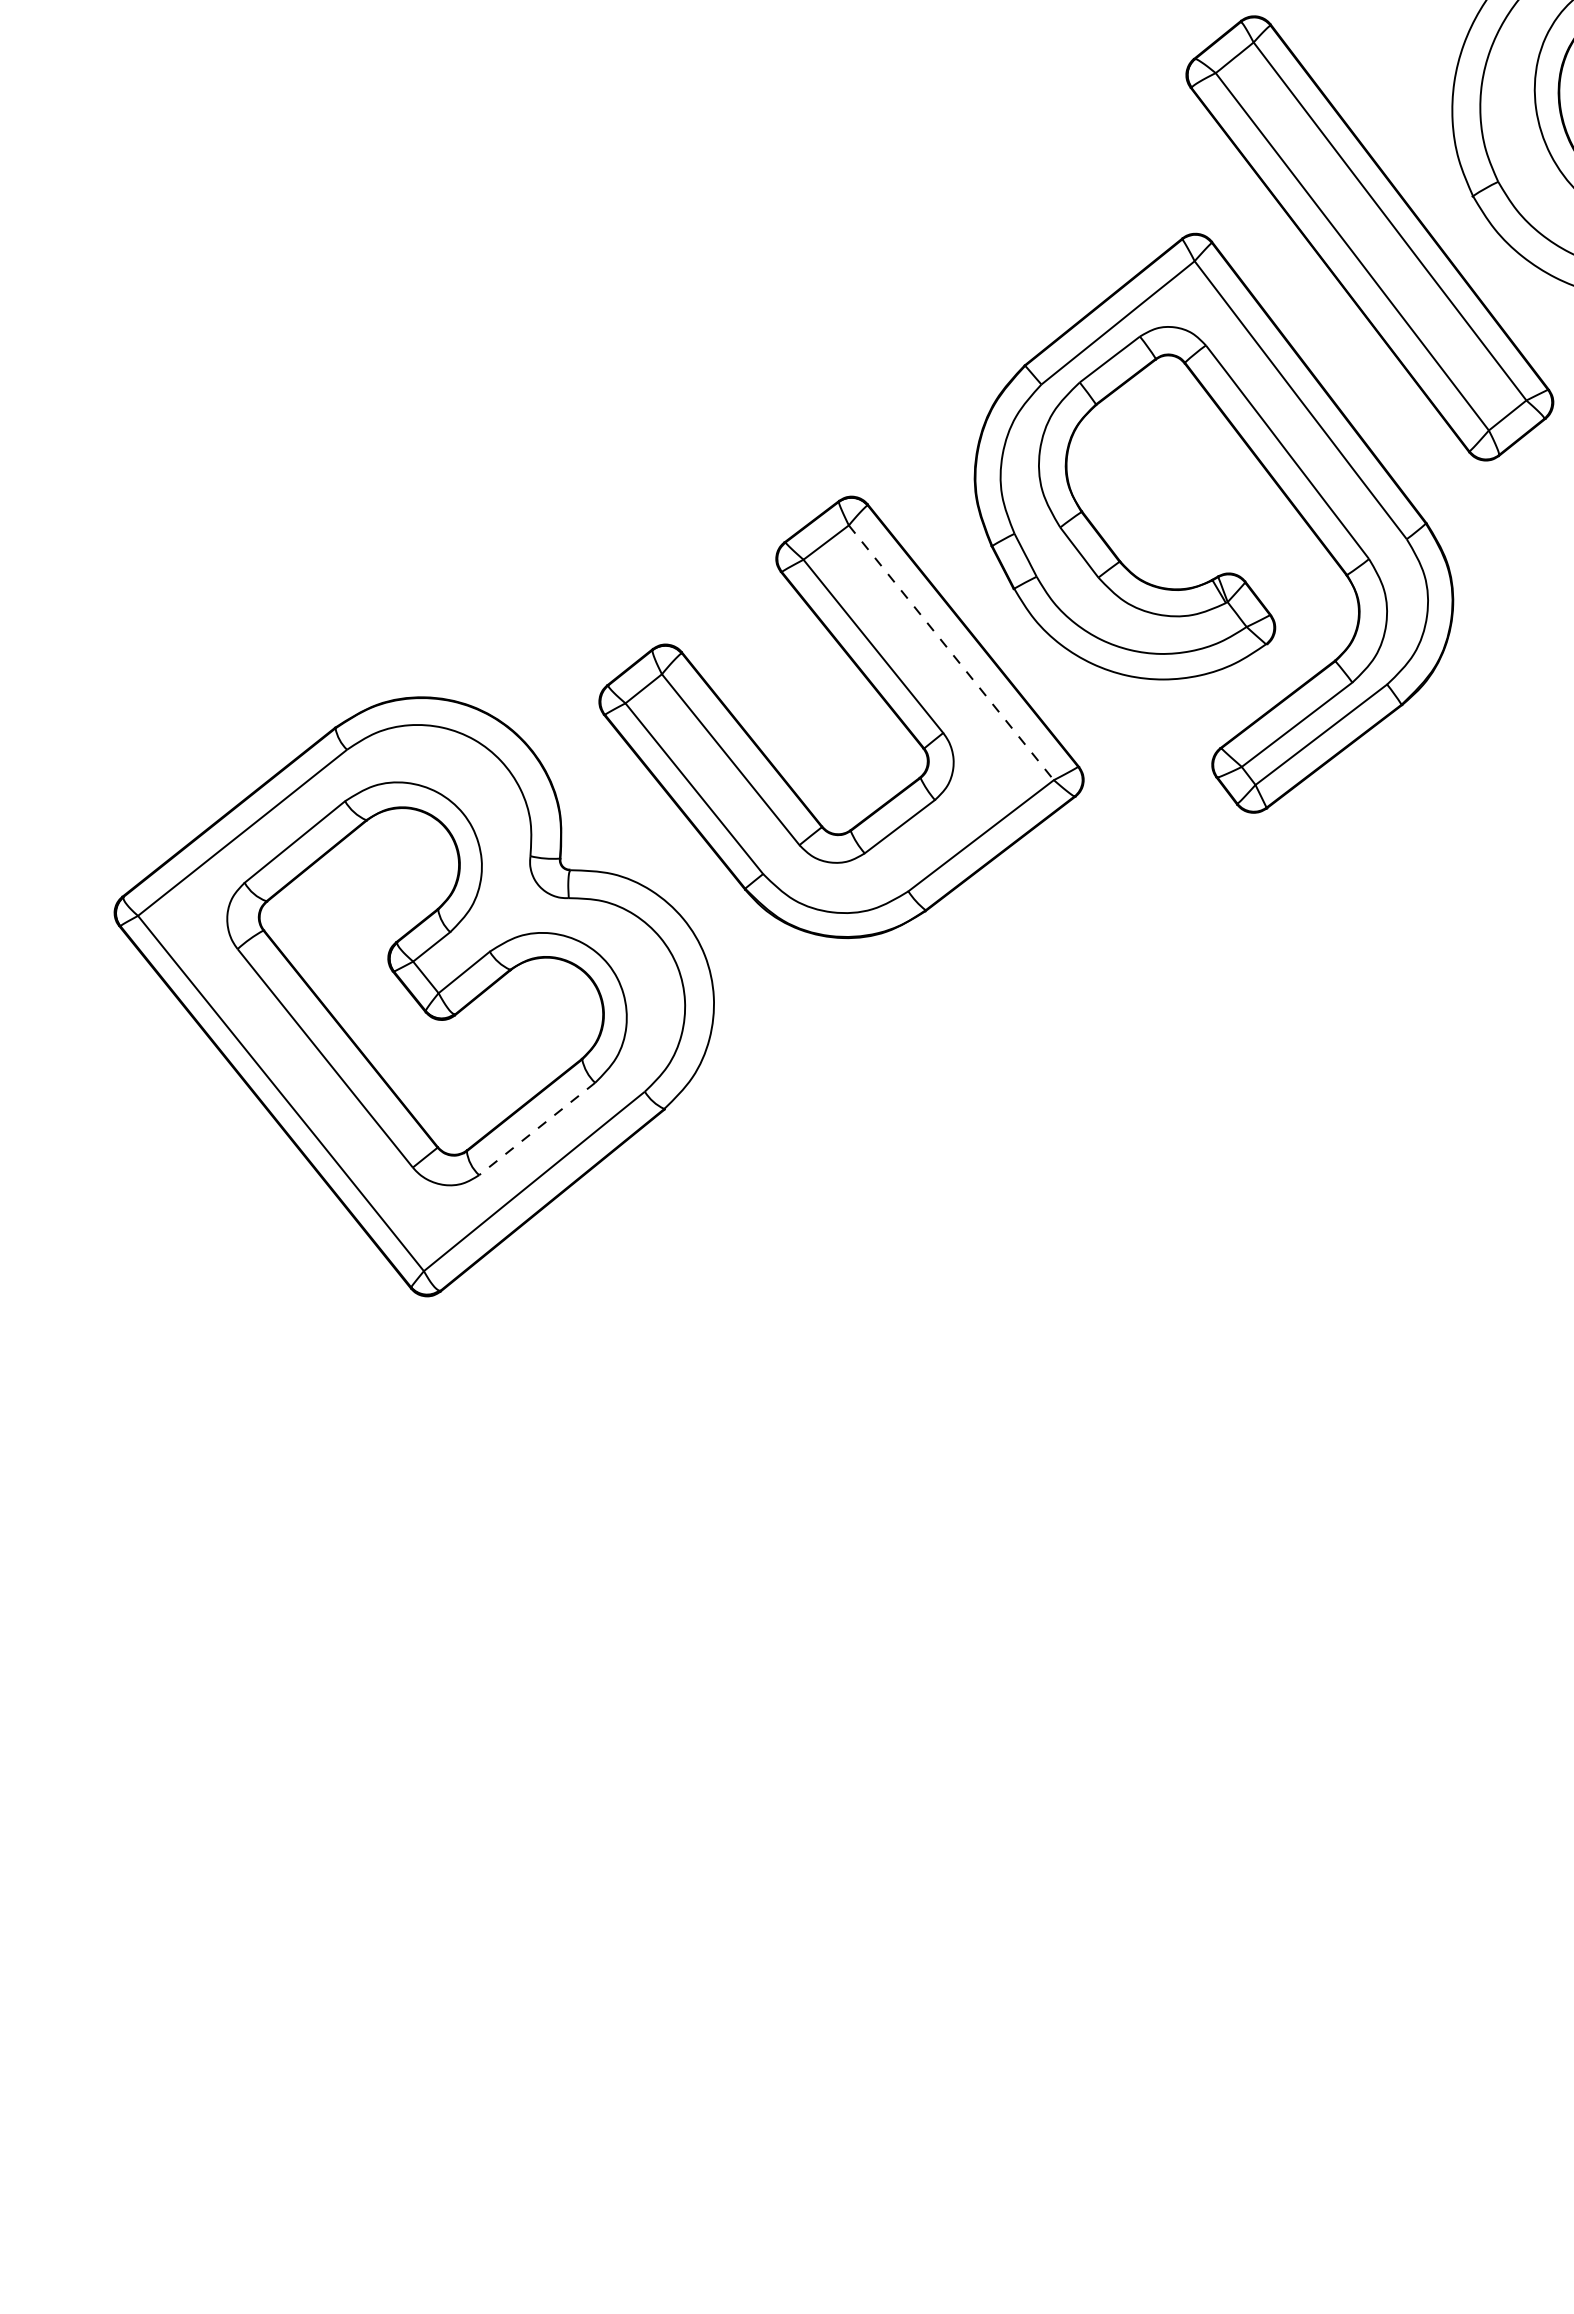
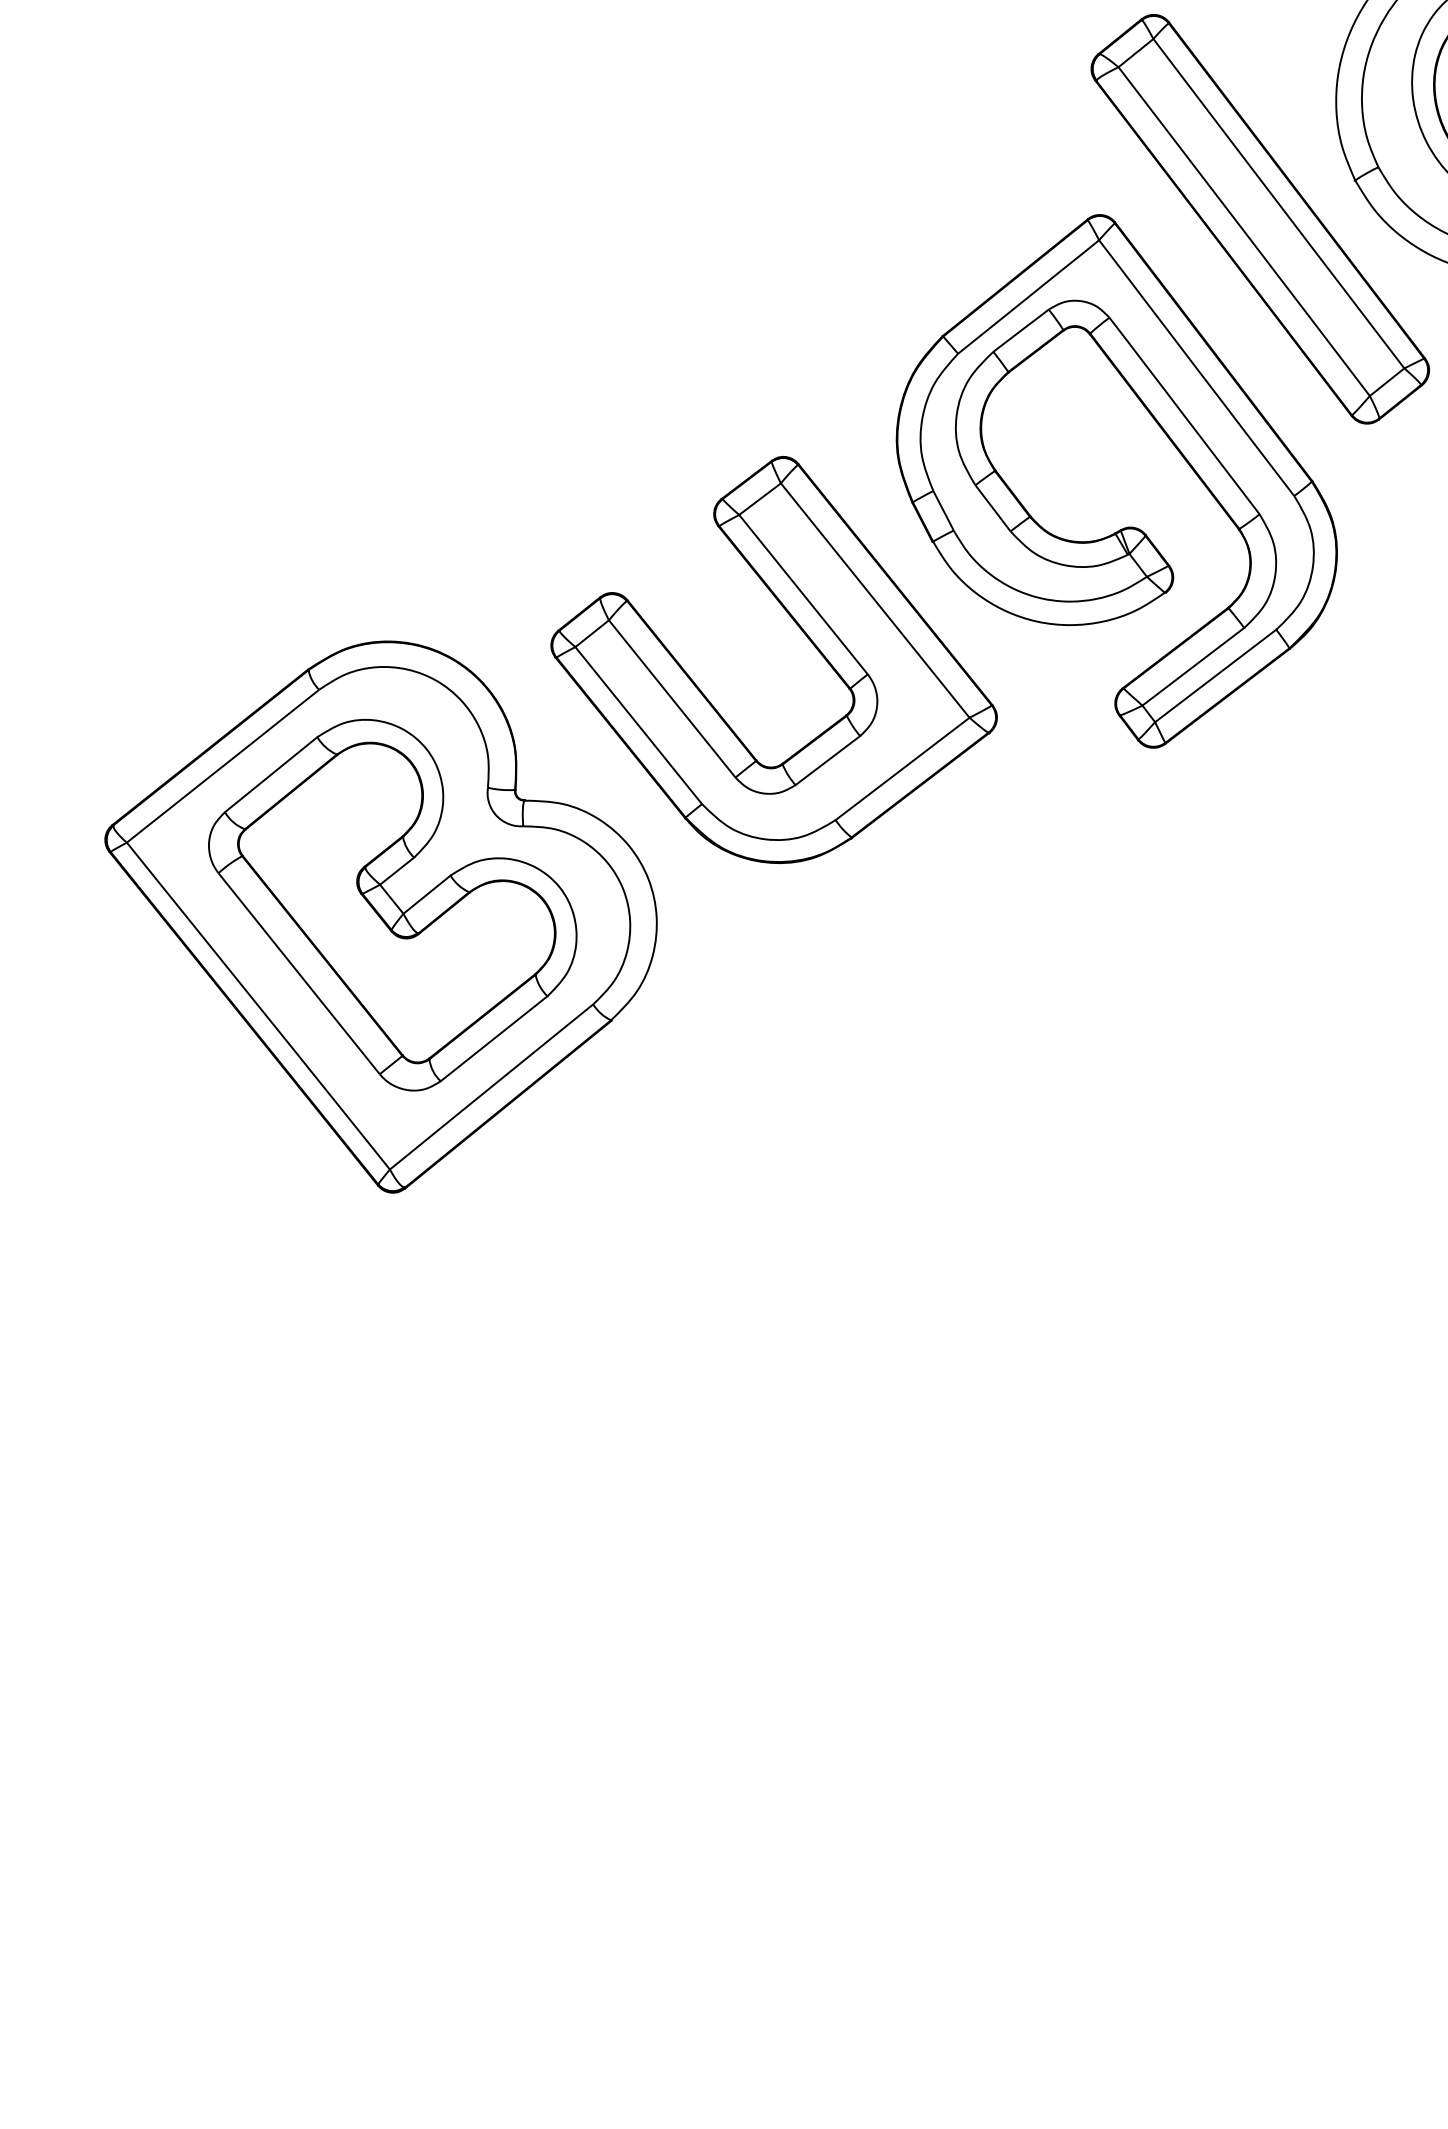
line: (951, 652) -> (875, 600), dashed -> solid
line: (536, 1129) -> (493, 1039), dashed -> solid

